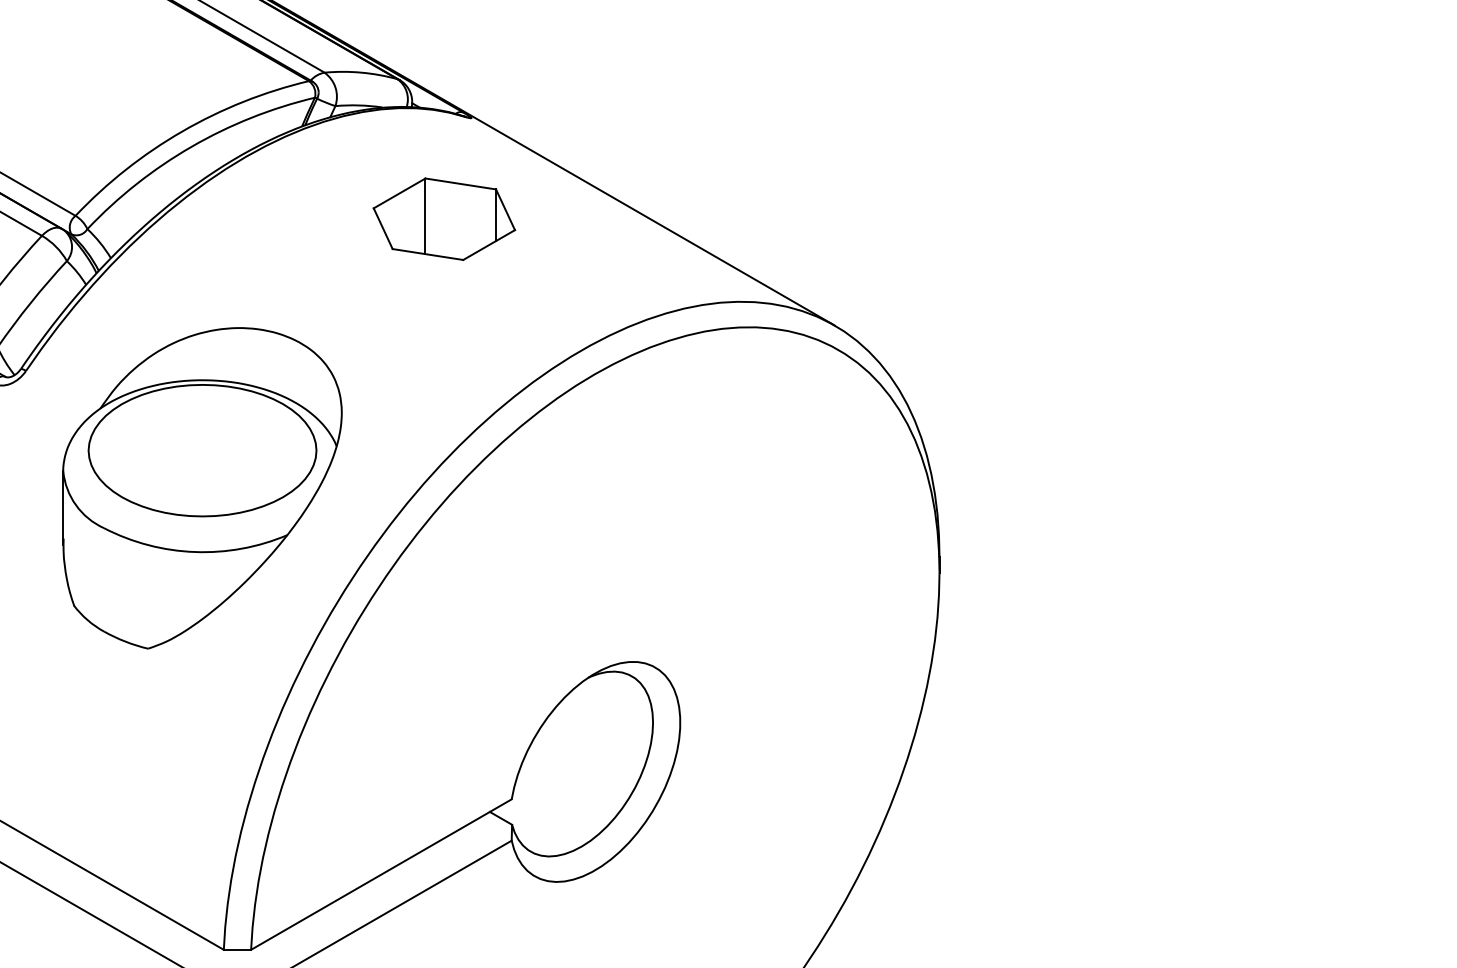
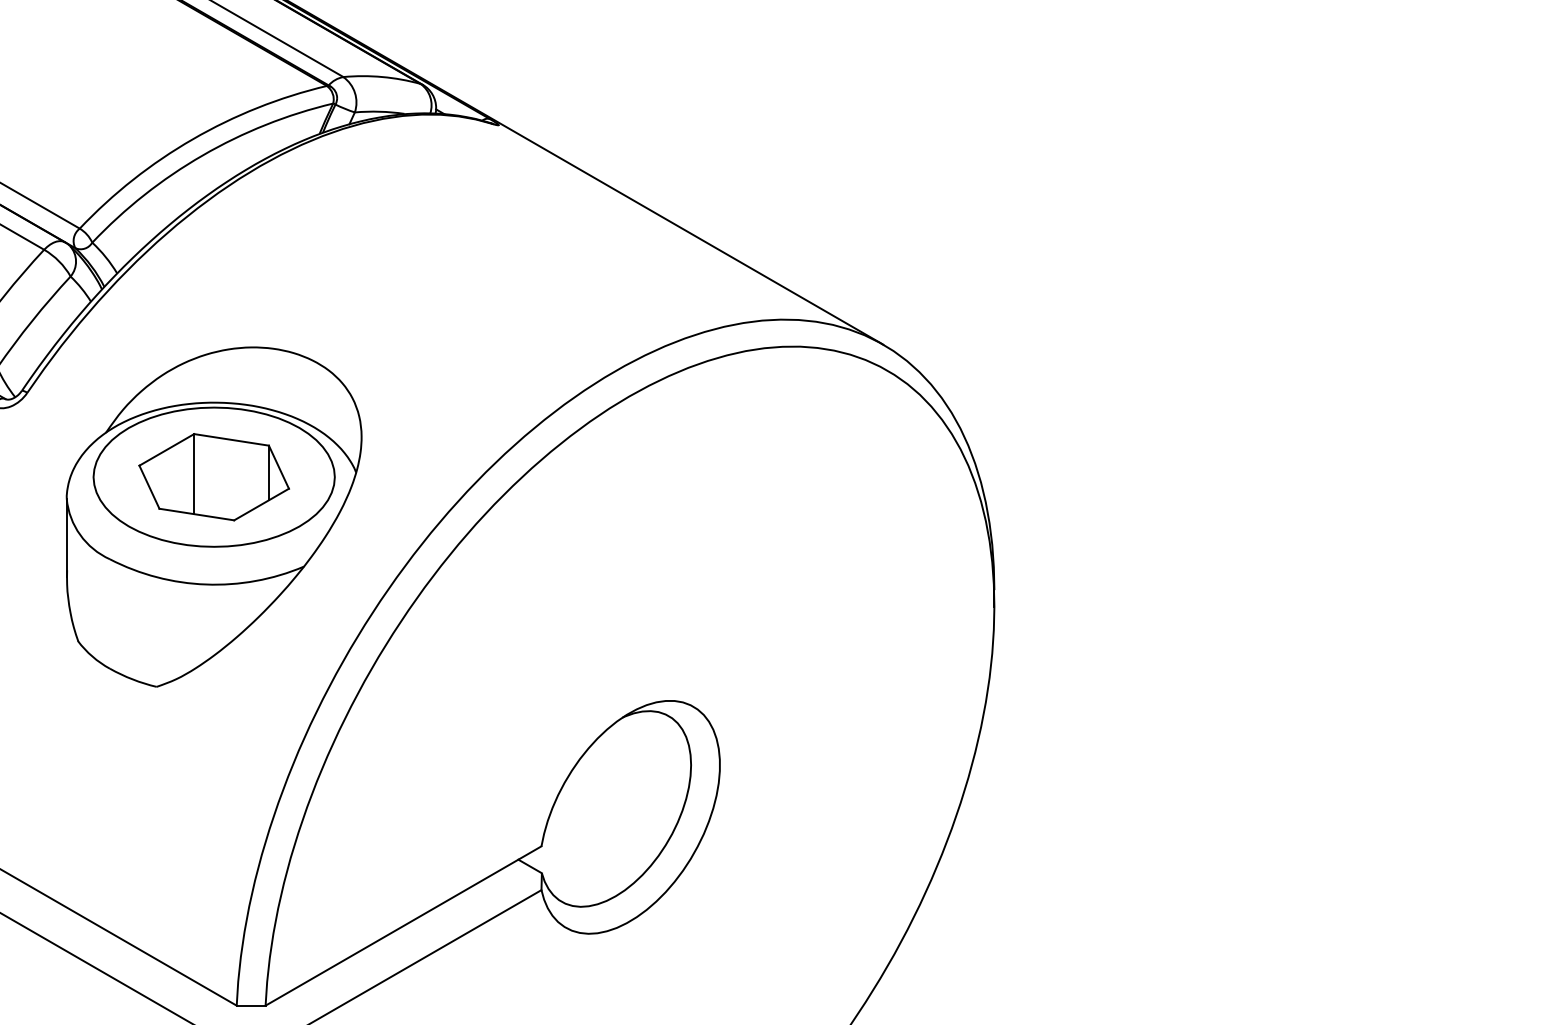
part: (443, 219) -> (213, 477), moved

